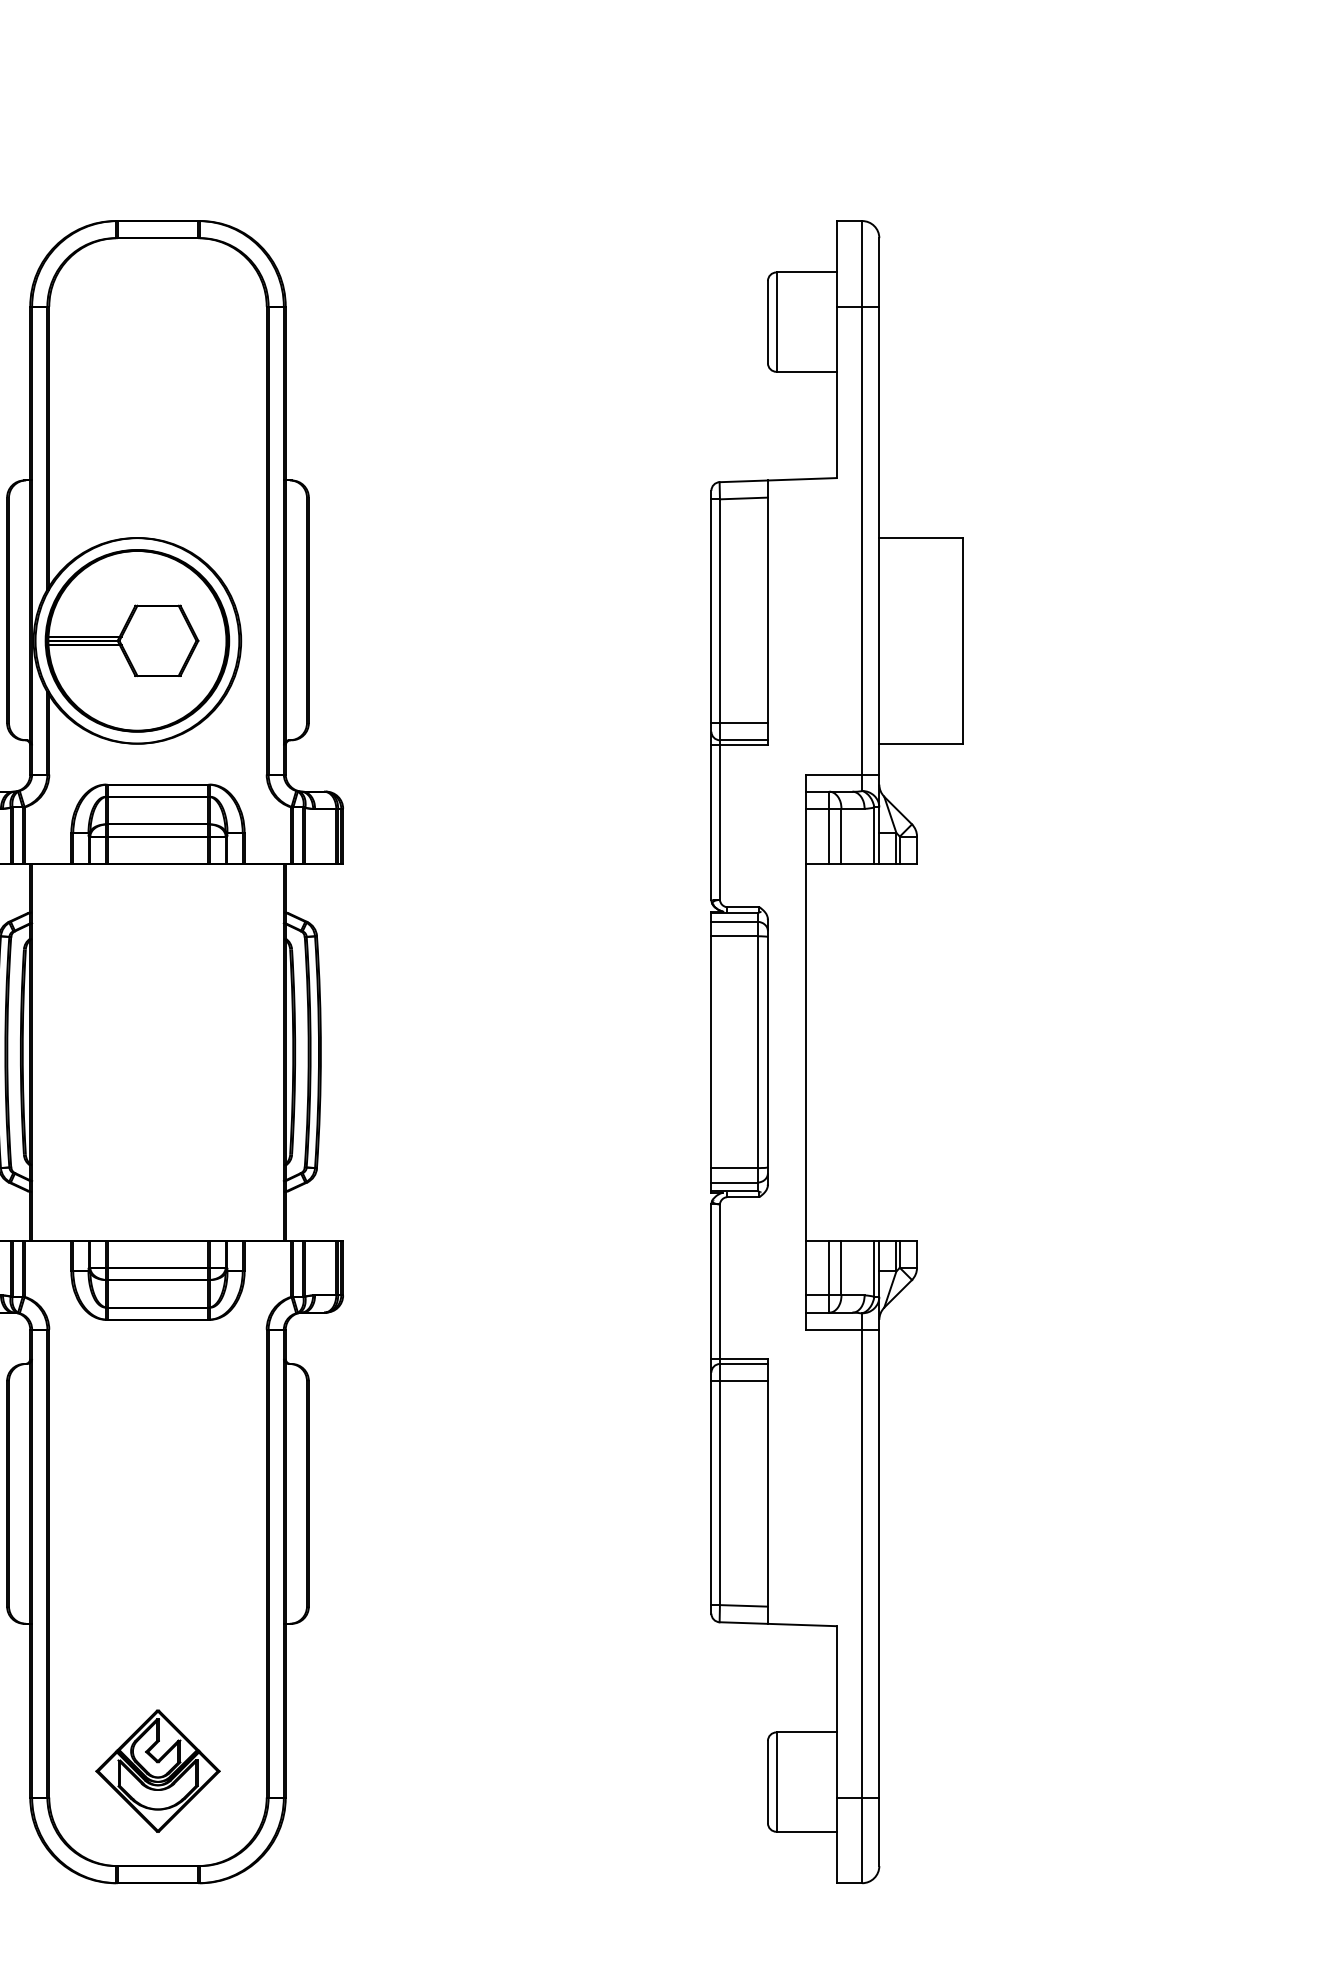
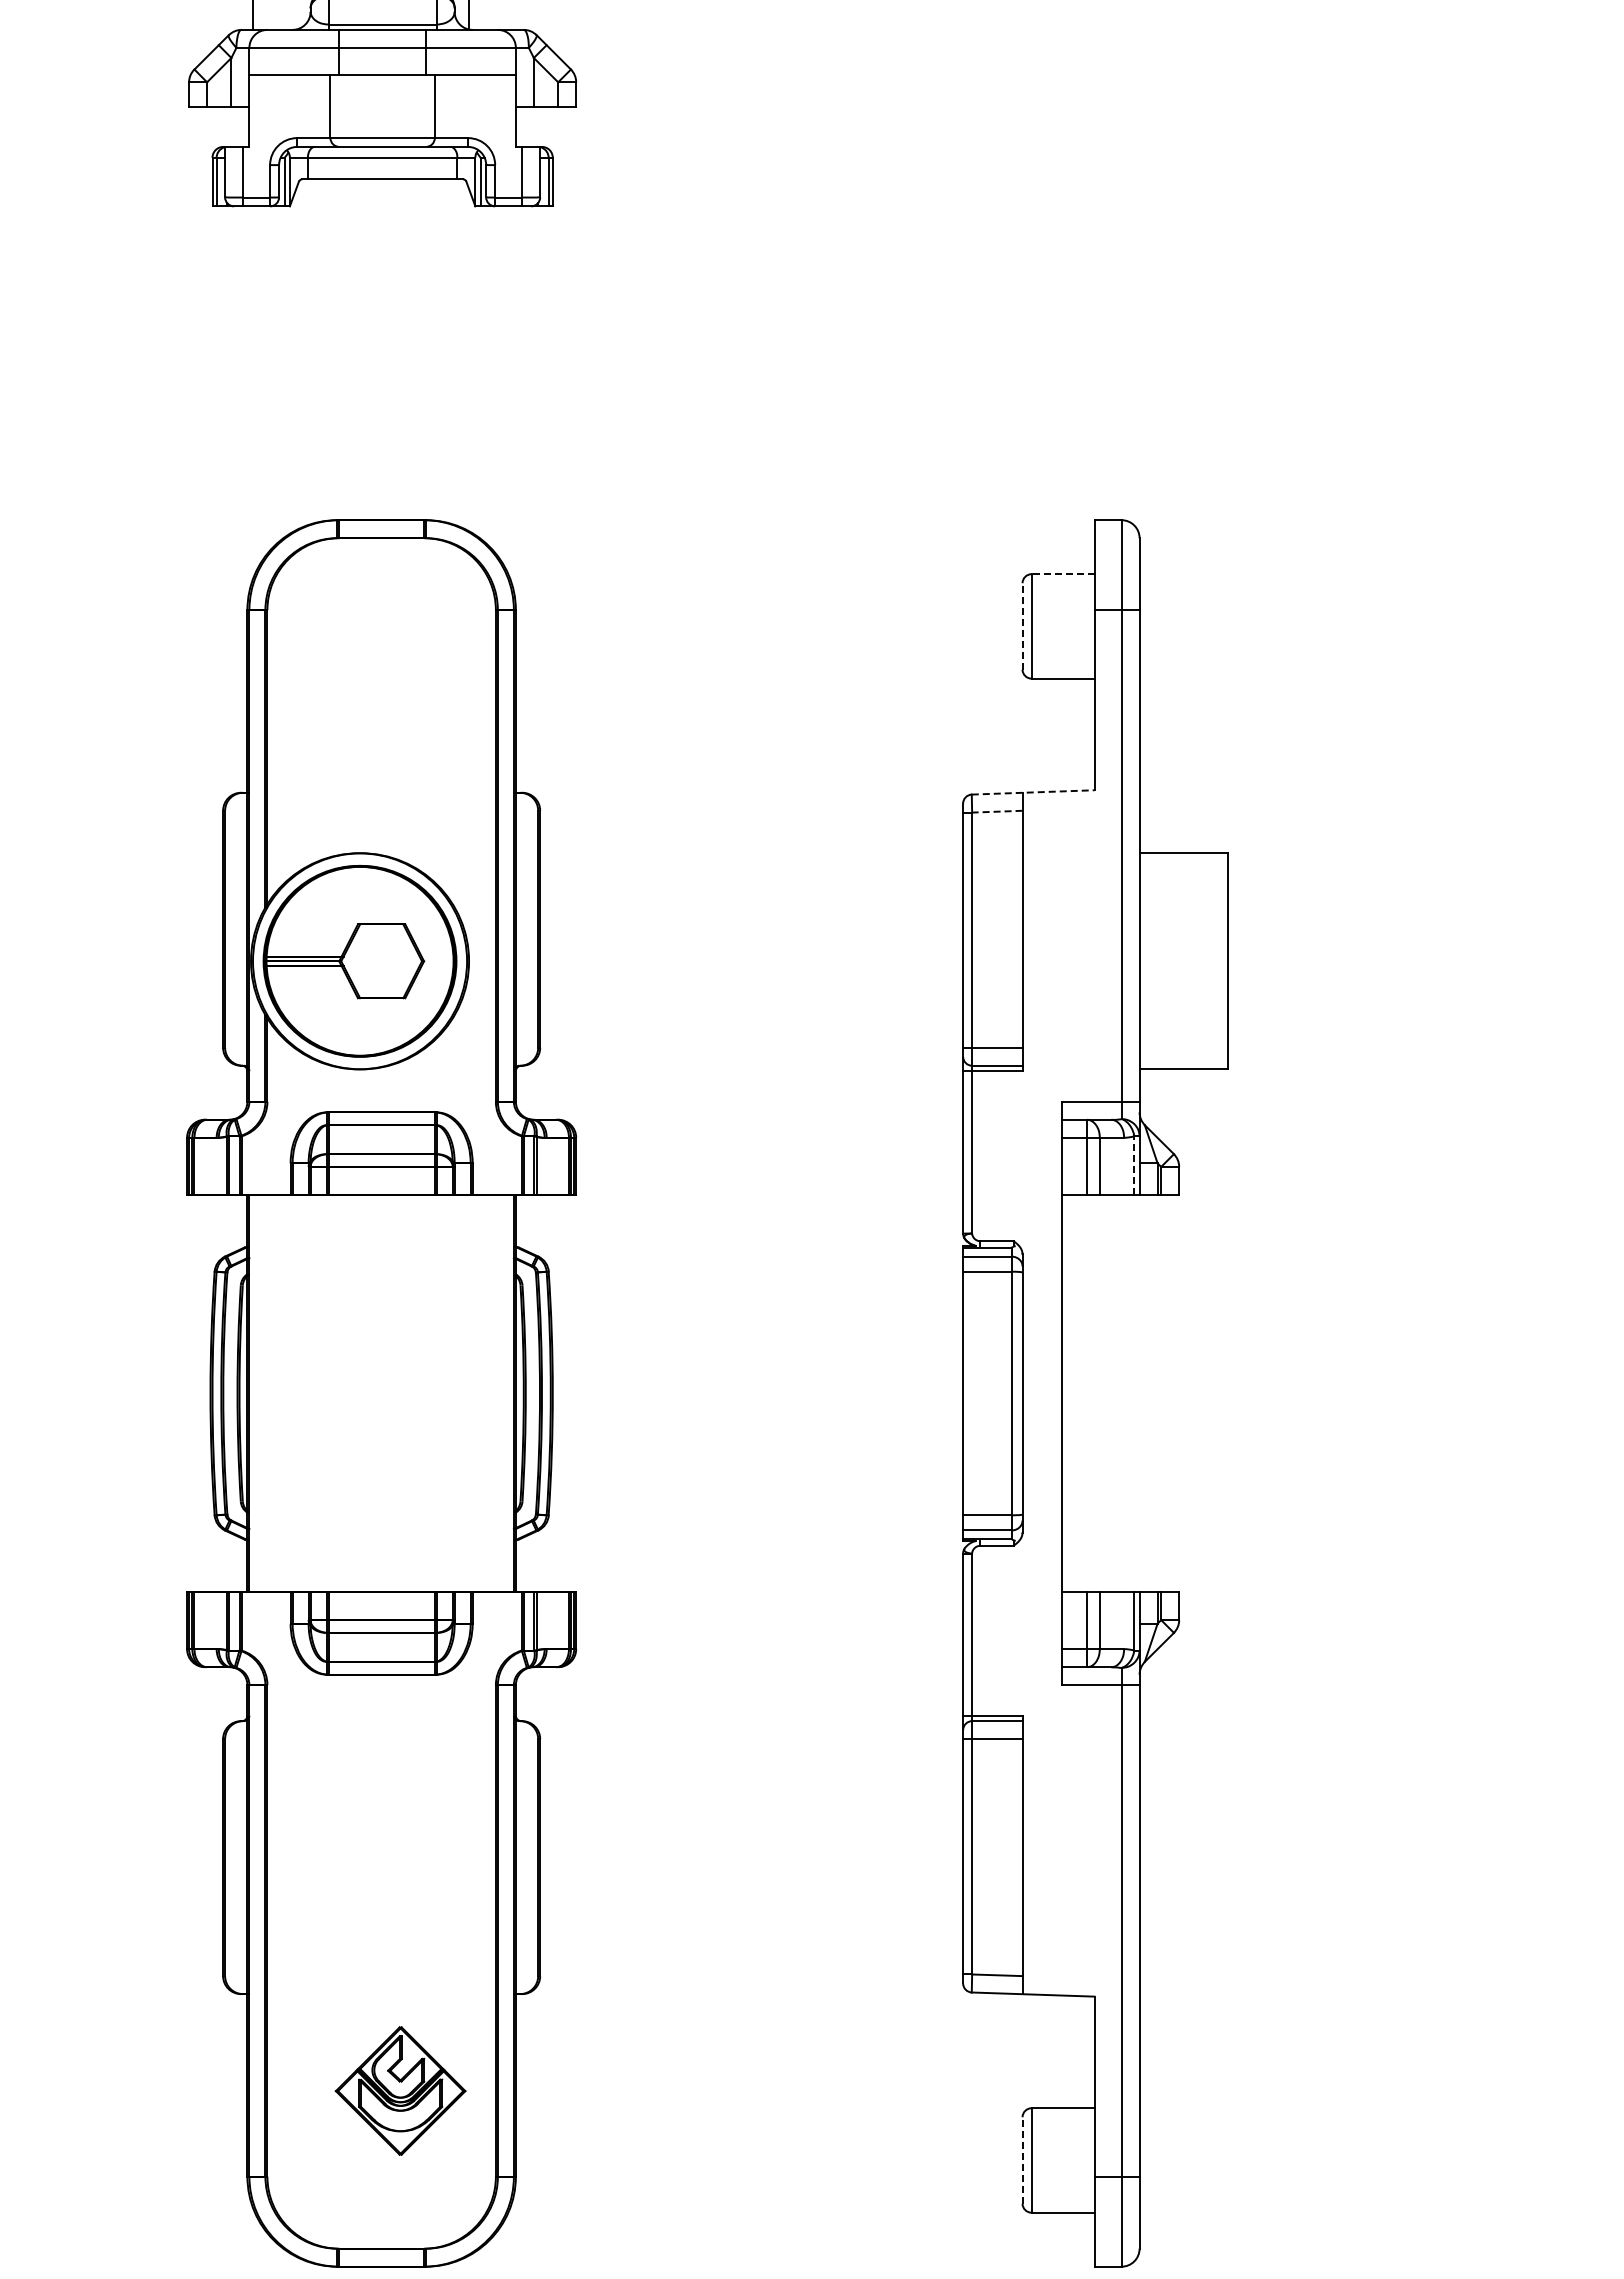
line: (806, 272) -> (1063, 574), solid -> dashed
line: (767, 321) -> (1022, 625), solid -> dashed
line: (778, 480) -> (1033, 792), solid -> dashed
line: (743, 498) -> (996, 811), solid -> dashed
line: (874, 835) -> (1134, 1165), solid -> dashed
part: (157, 1770) -> (400, 2090), moved
line: (767, 1781) -> (1022, 2159), solid -> dashed

